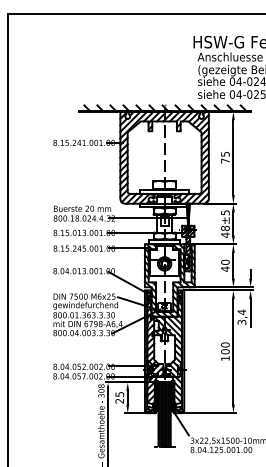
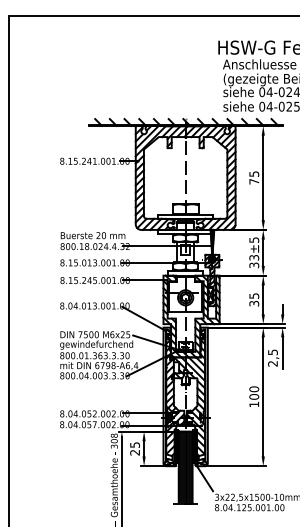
text: (225, 231) -> (254, 261), 48±5 -> 33±5
text: (225, 265) -> (254, 299), 40 -> 35
text: (241, 316) -> (272, 357), 3,4 -> 2,5

